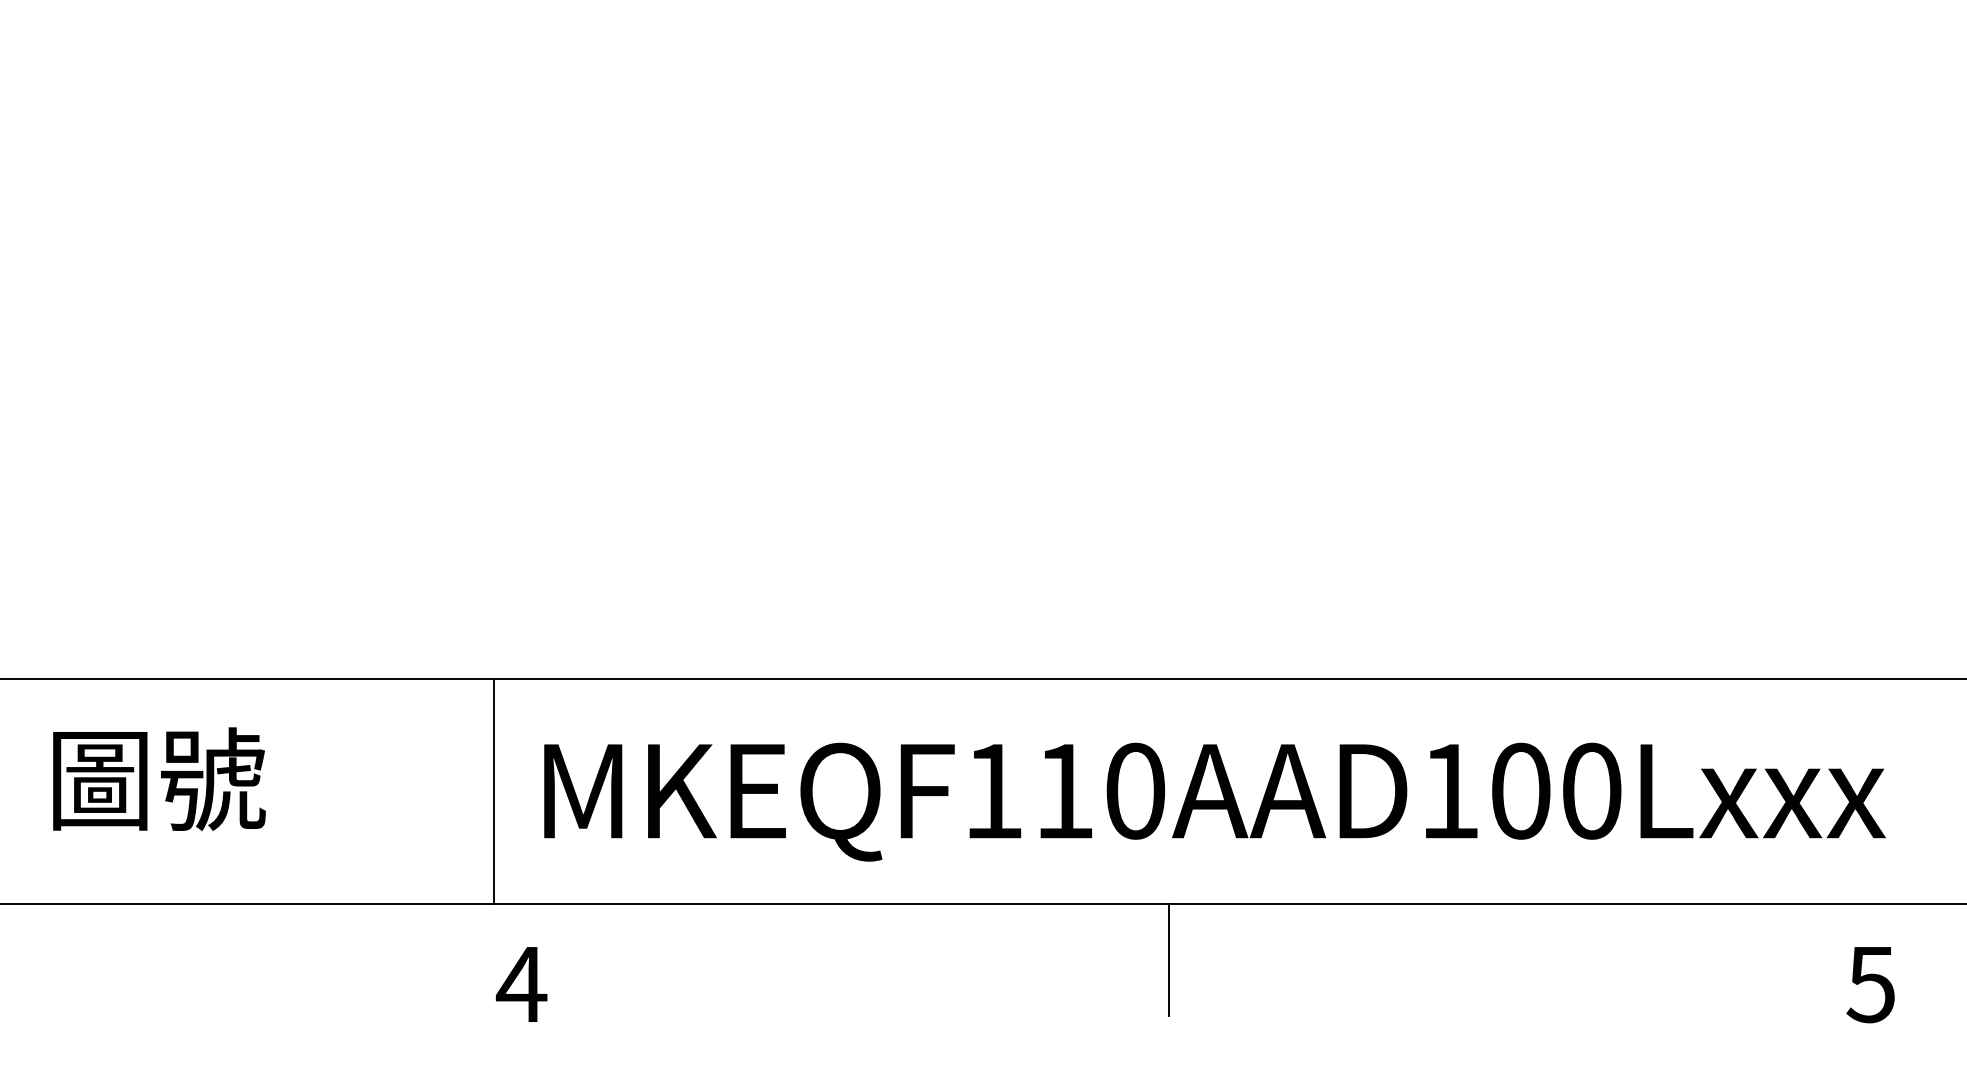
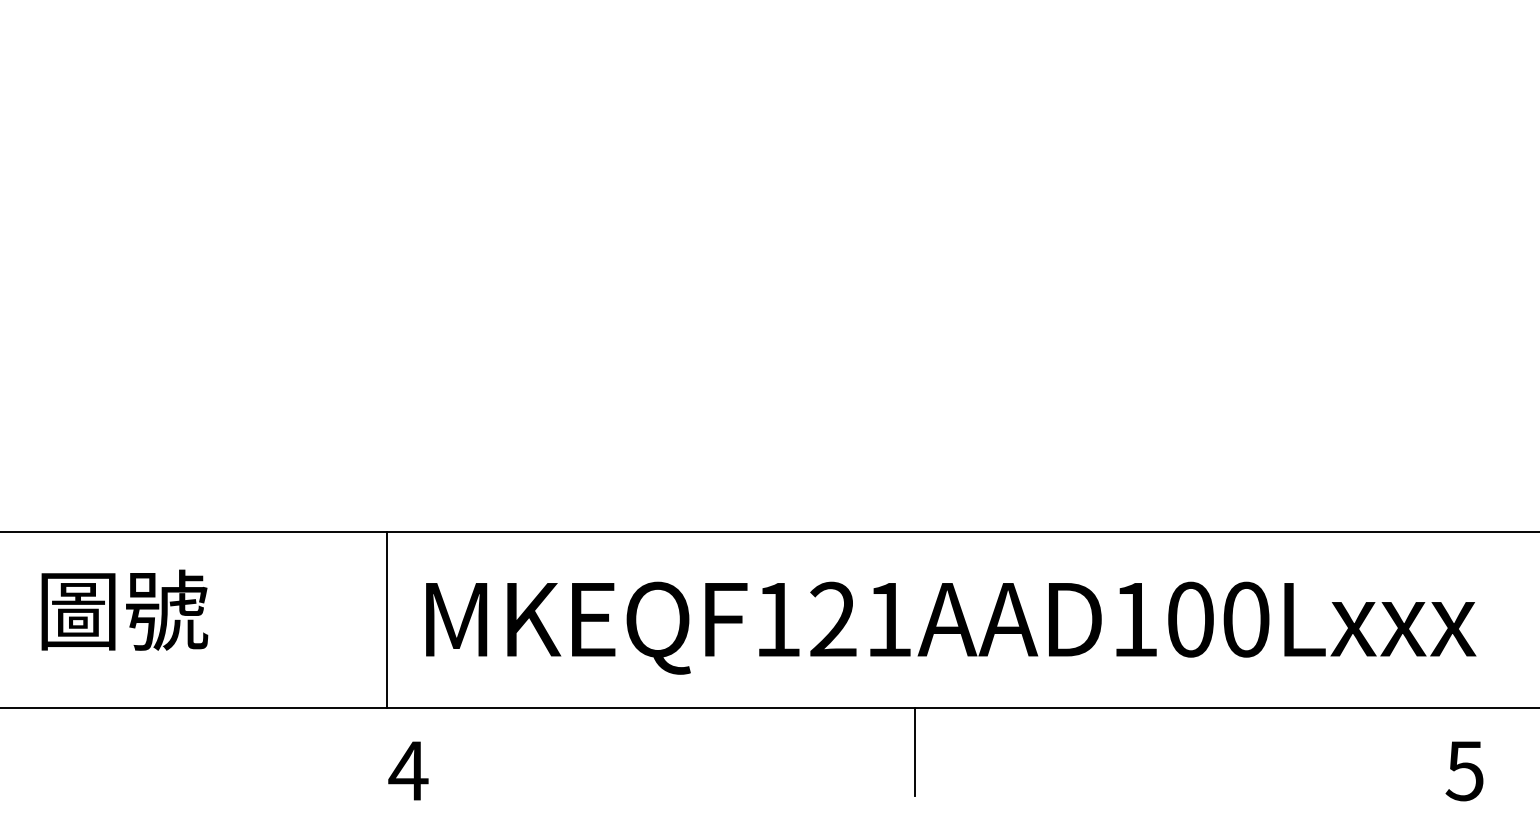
text: (1099, 790) -> (860, 619), MKEQF110AAD100Lxxx -> MKEQF121AAD100Lxxx

